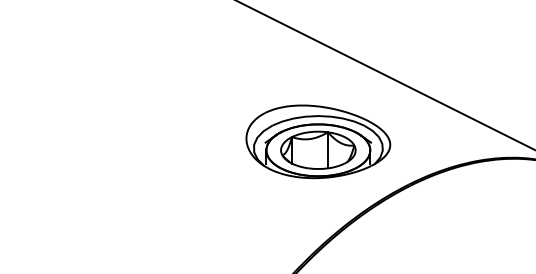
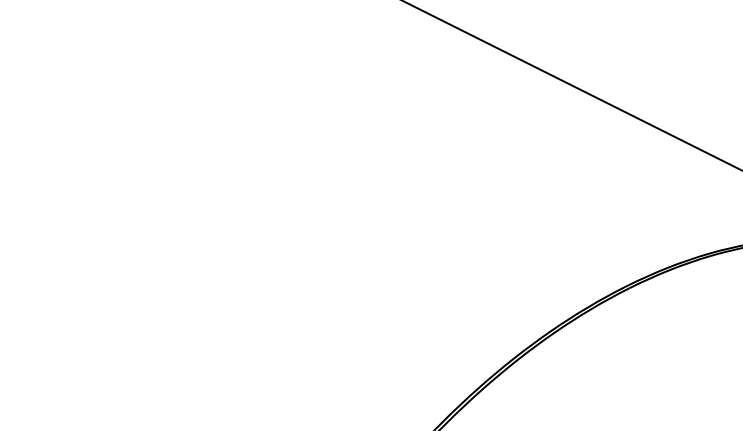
part: (318, 141) -> (465, 209), removed

